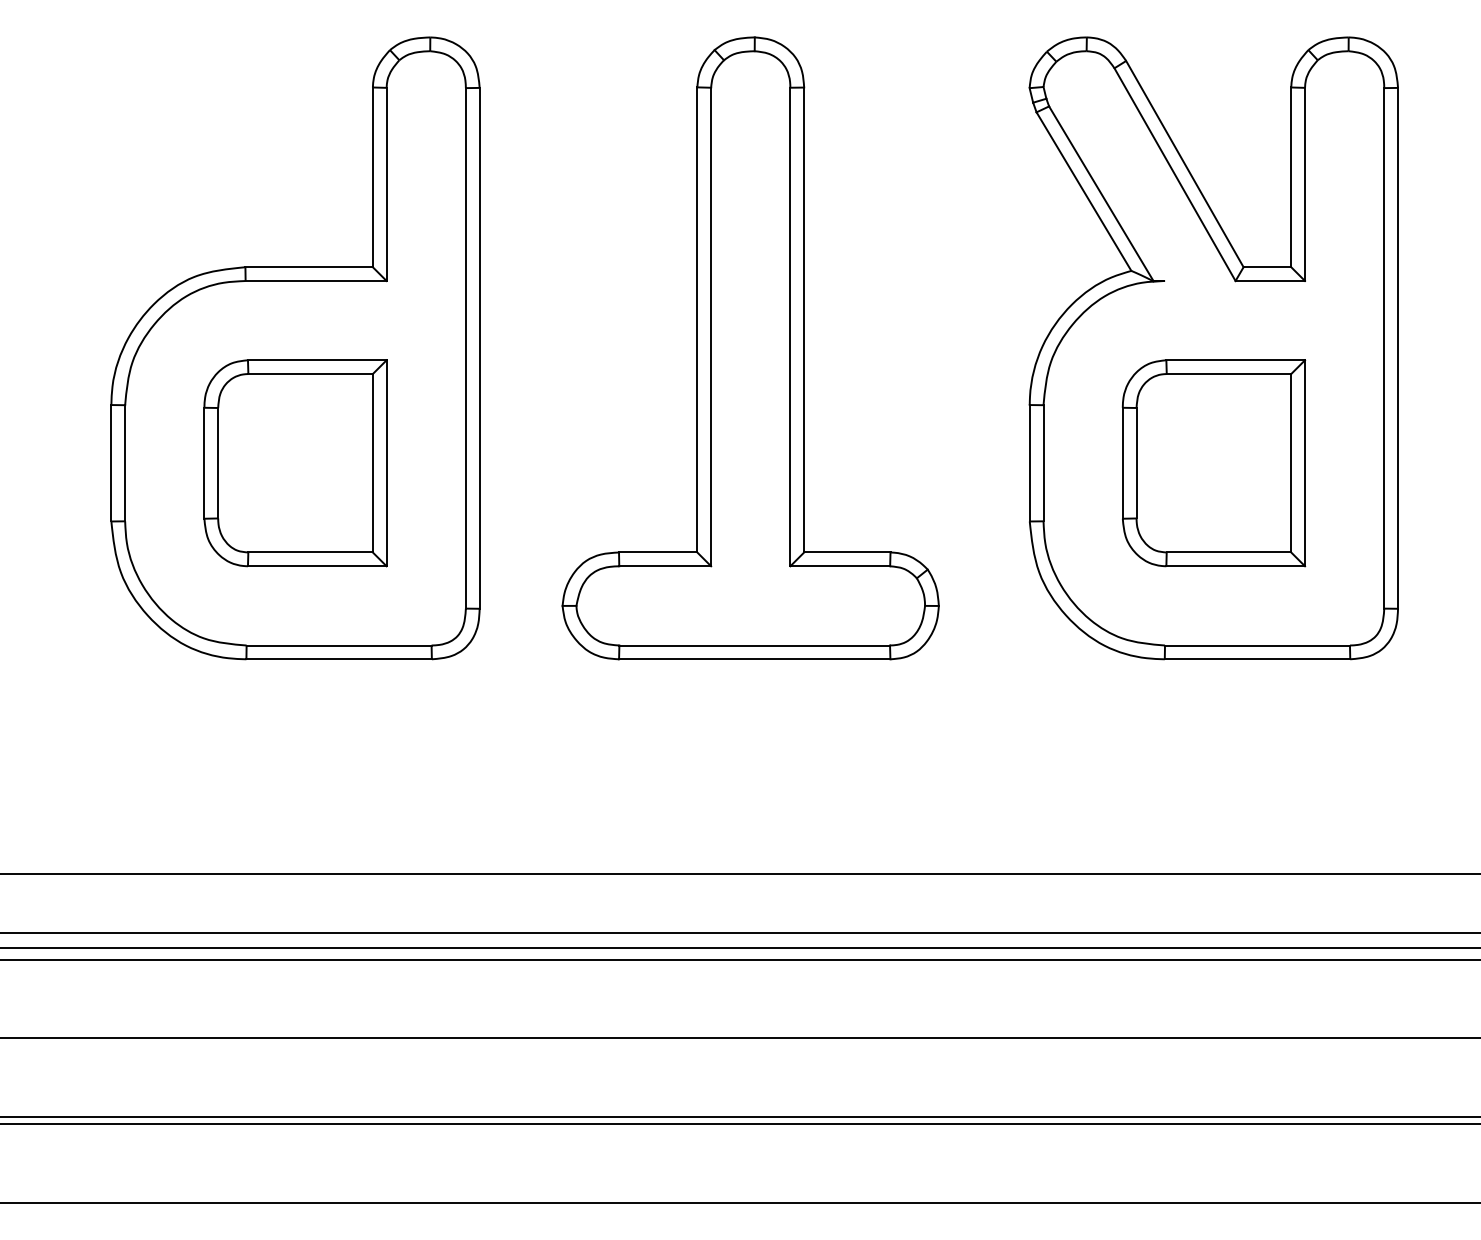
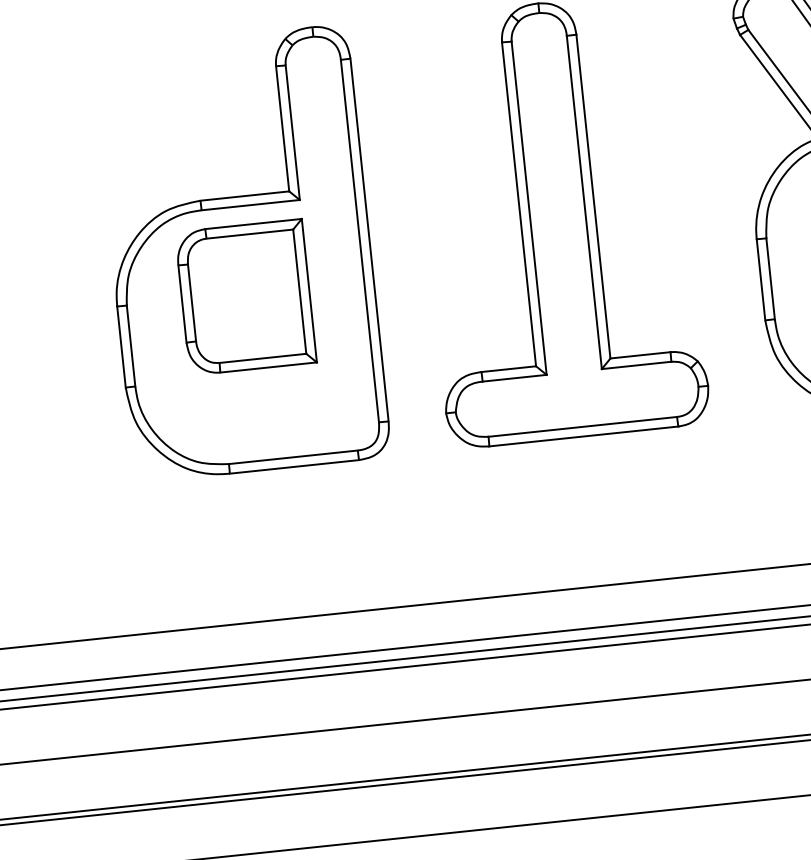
part: (295, 463) -> (245, 297), moved

